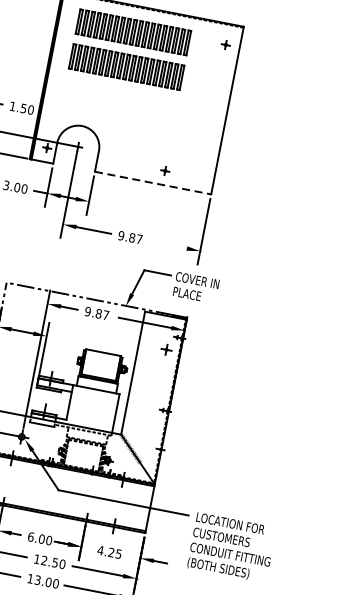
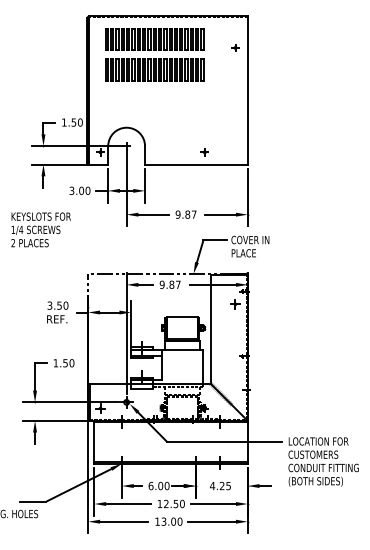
part: (225, 44) -> (235, 47), moved
line: (153, 183) -> (196, 164), dashed -> solid
line: (169, 244) -> (220, 214), added

